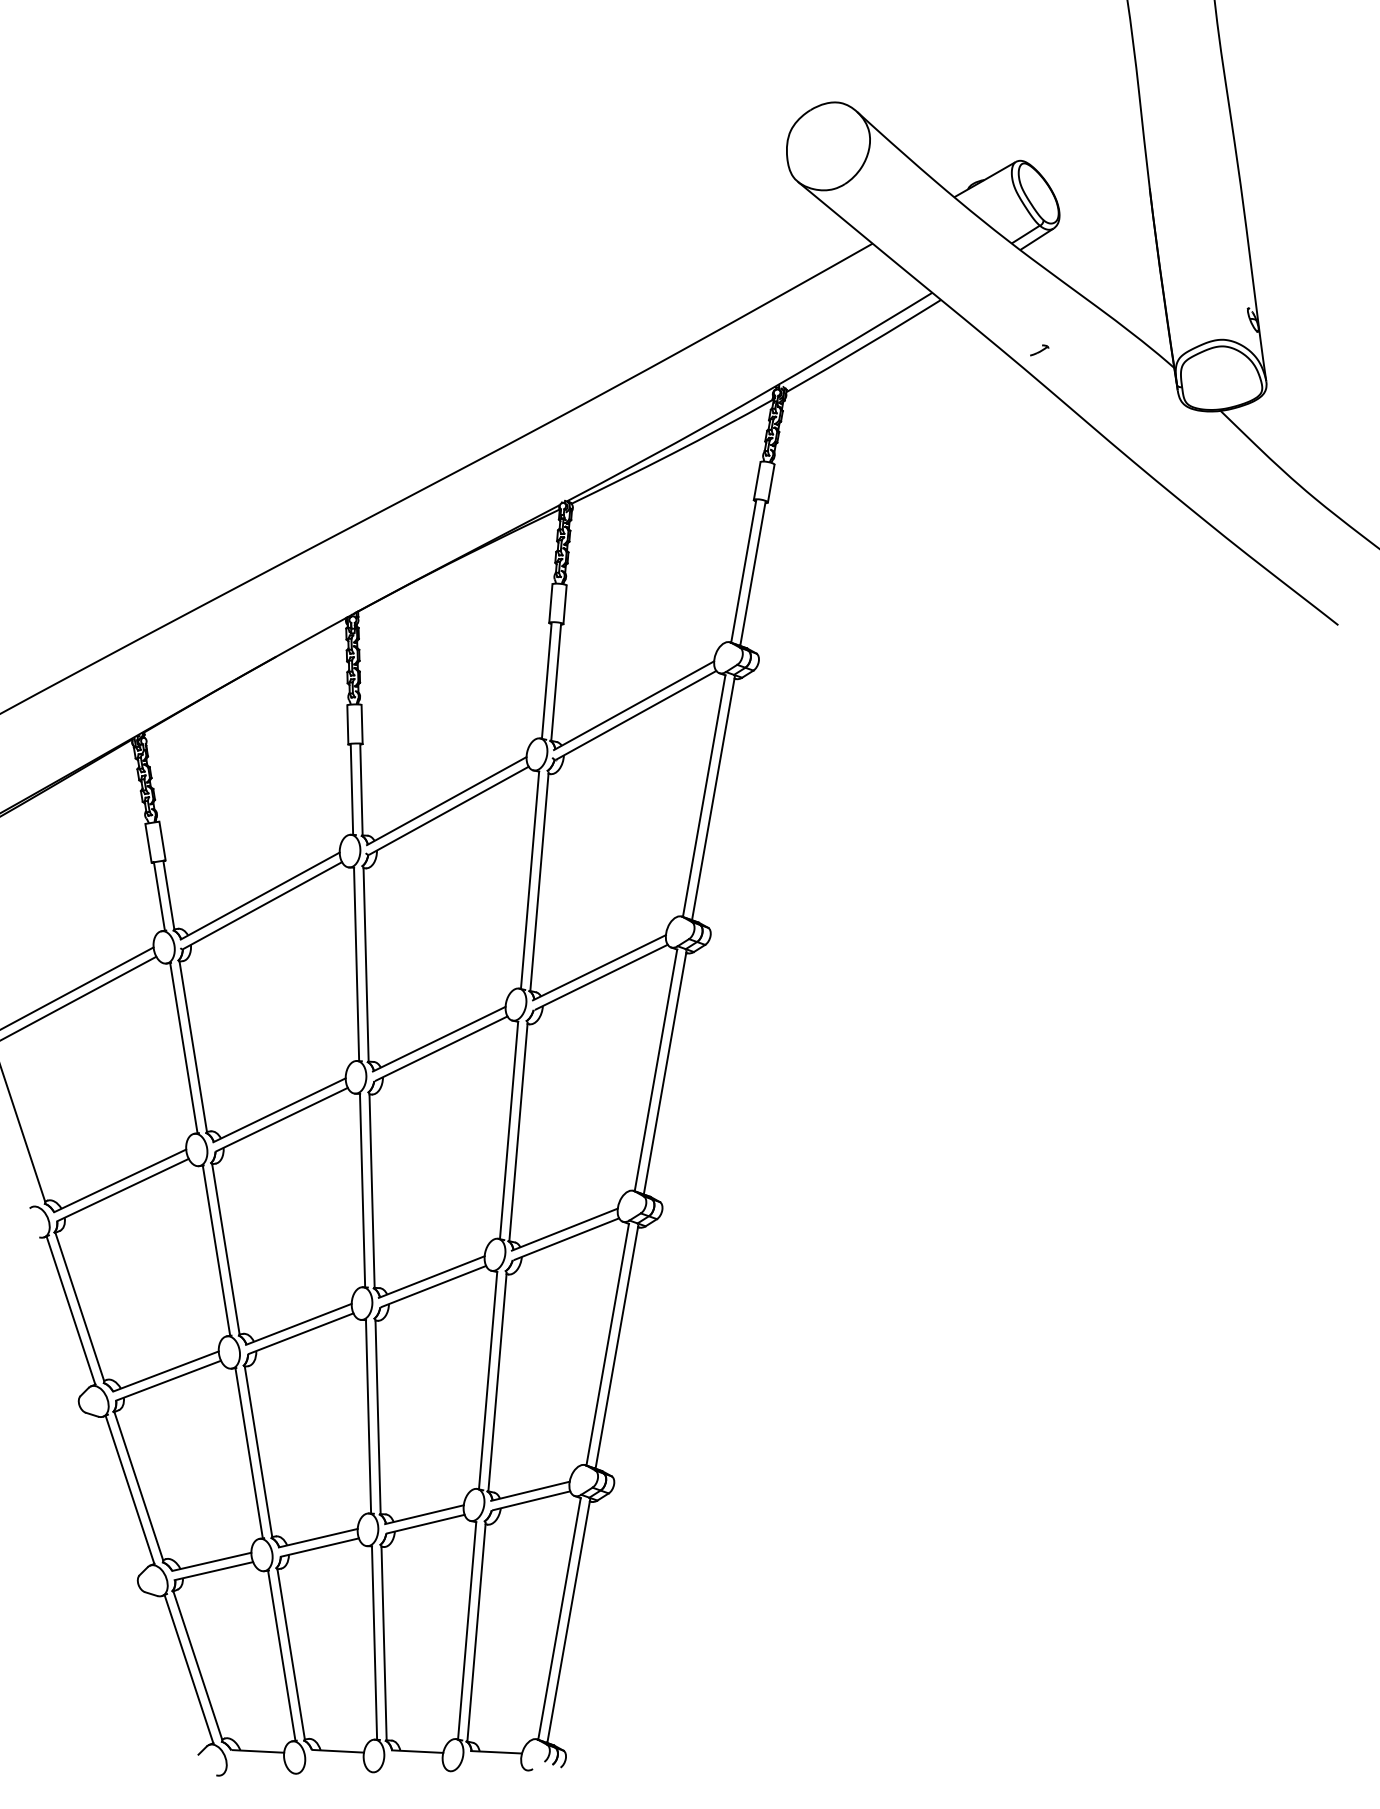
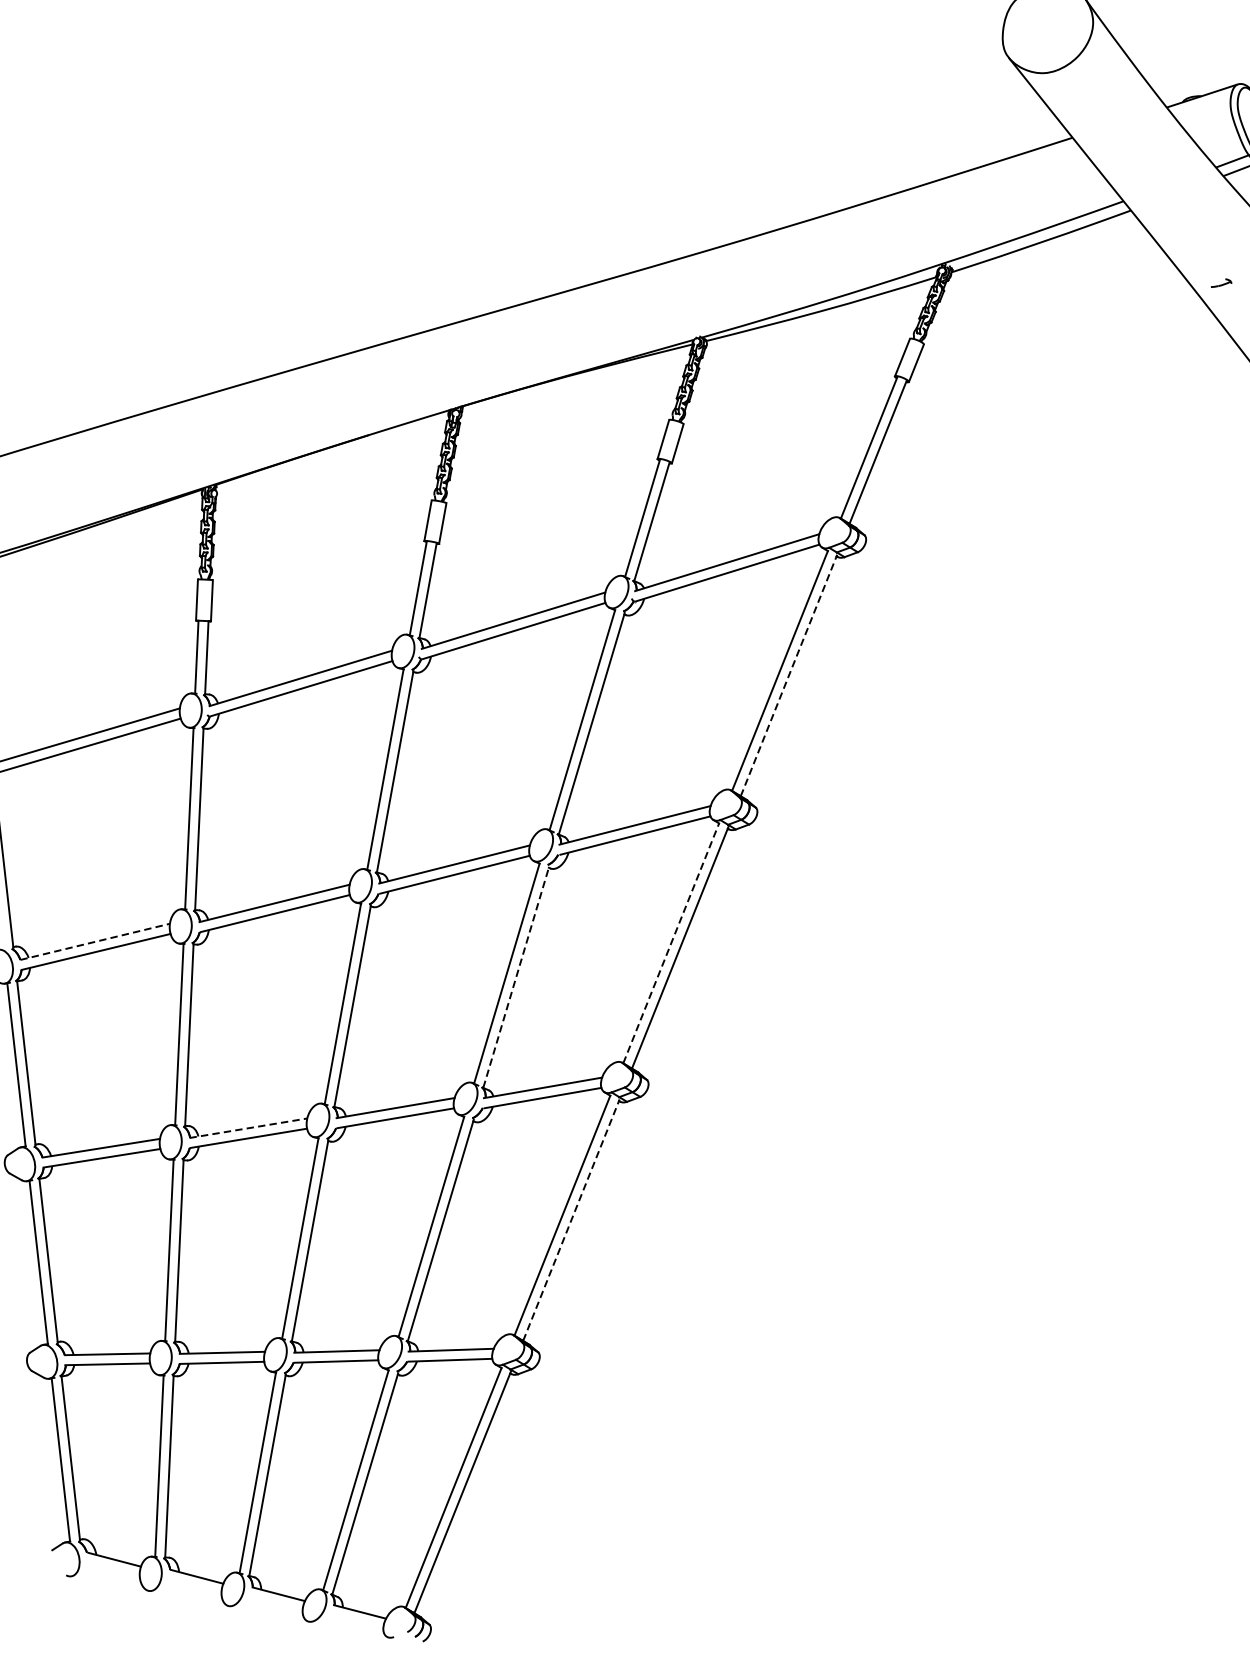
line: (713, 798) -> (789, 675), solid -> dashed
line: (655, 1070) -> (670, 943), solid -> dashed
line: (518, 1131) -> (516, 976), solid -> dashed
line: (120, 1180) -> (95, 941), solid -> dashed
line: (298, 1324) -> (248, 1128), solid -> dashed
line: (617, 1346) -> (572, 1219), solid -> dashed

